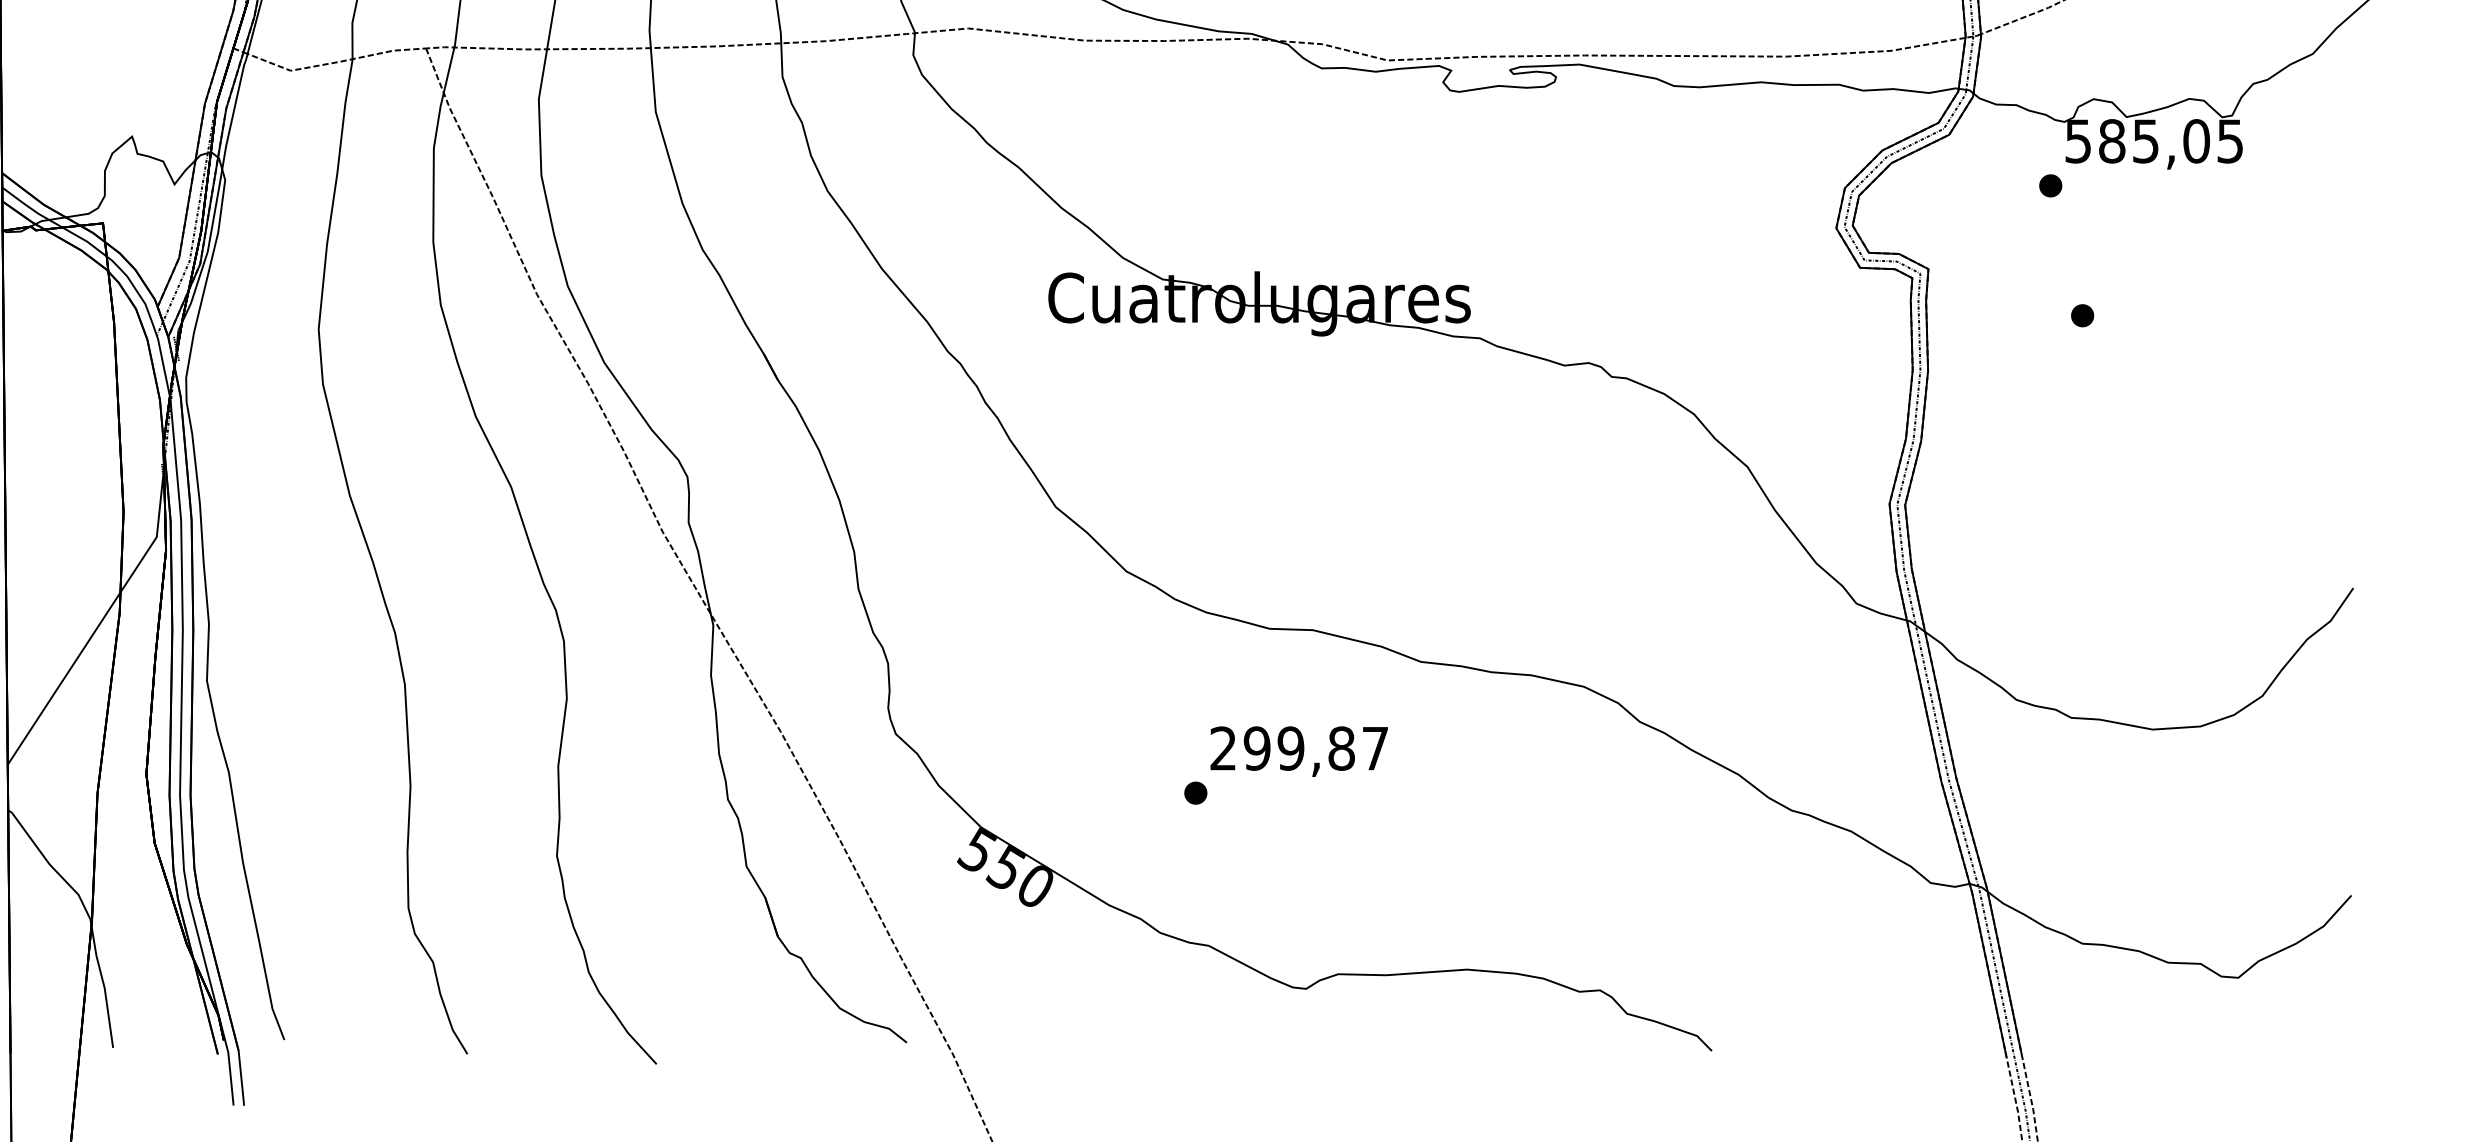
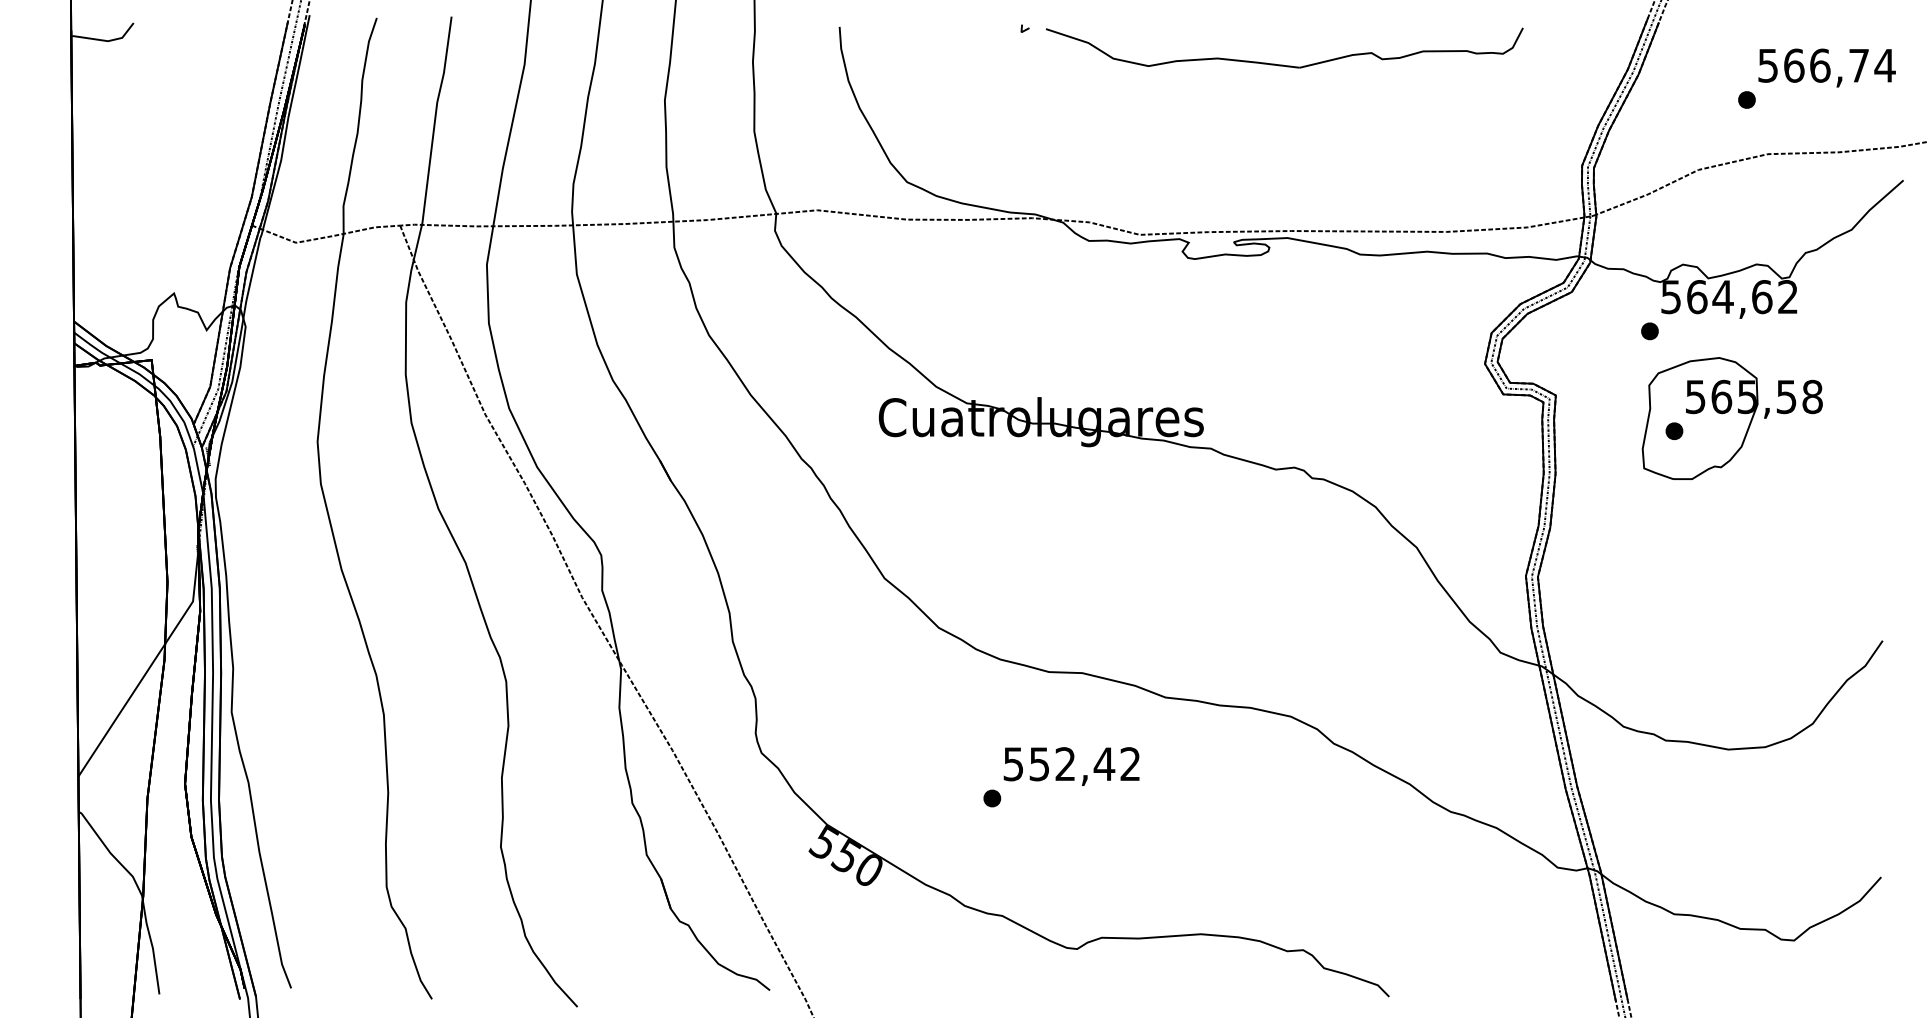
text: (2171, 141) -> (1742, 297), 585,05 -> 564,62
part: (2156, 299) -> (1731, 418), added
text: (1298, 748) -> (1071, 764), 299,87 -> 552,42

